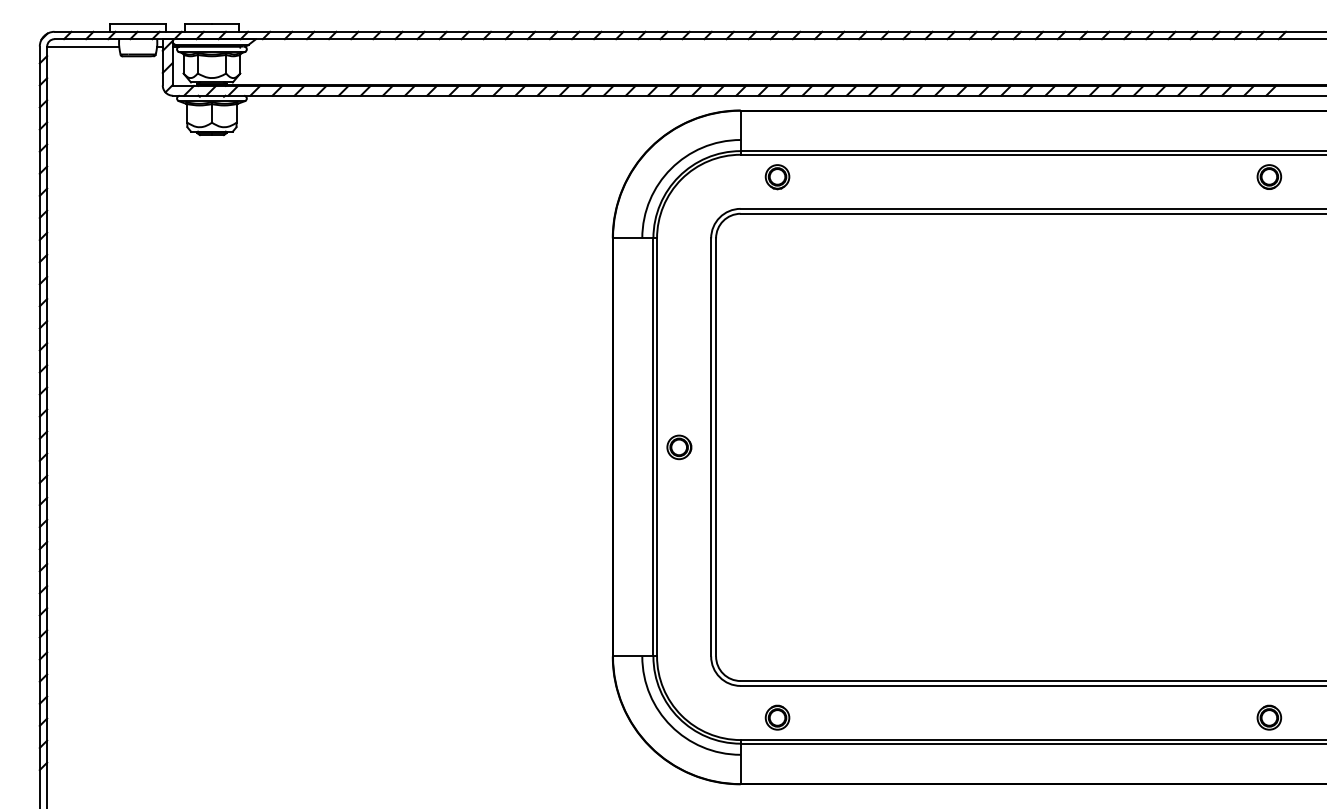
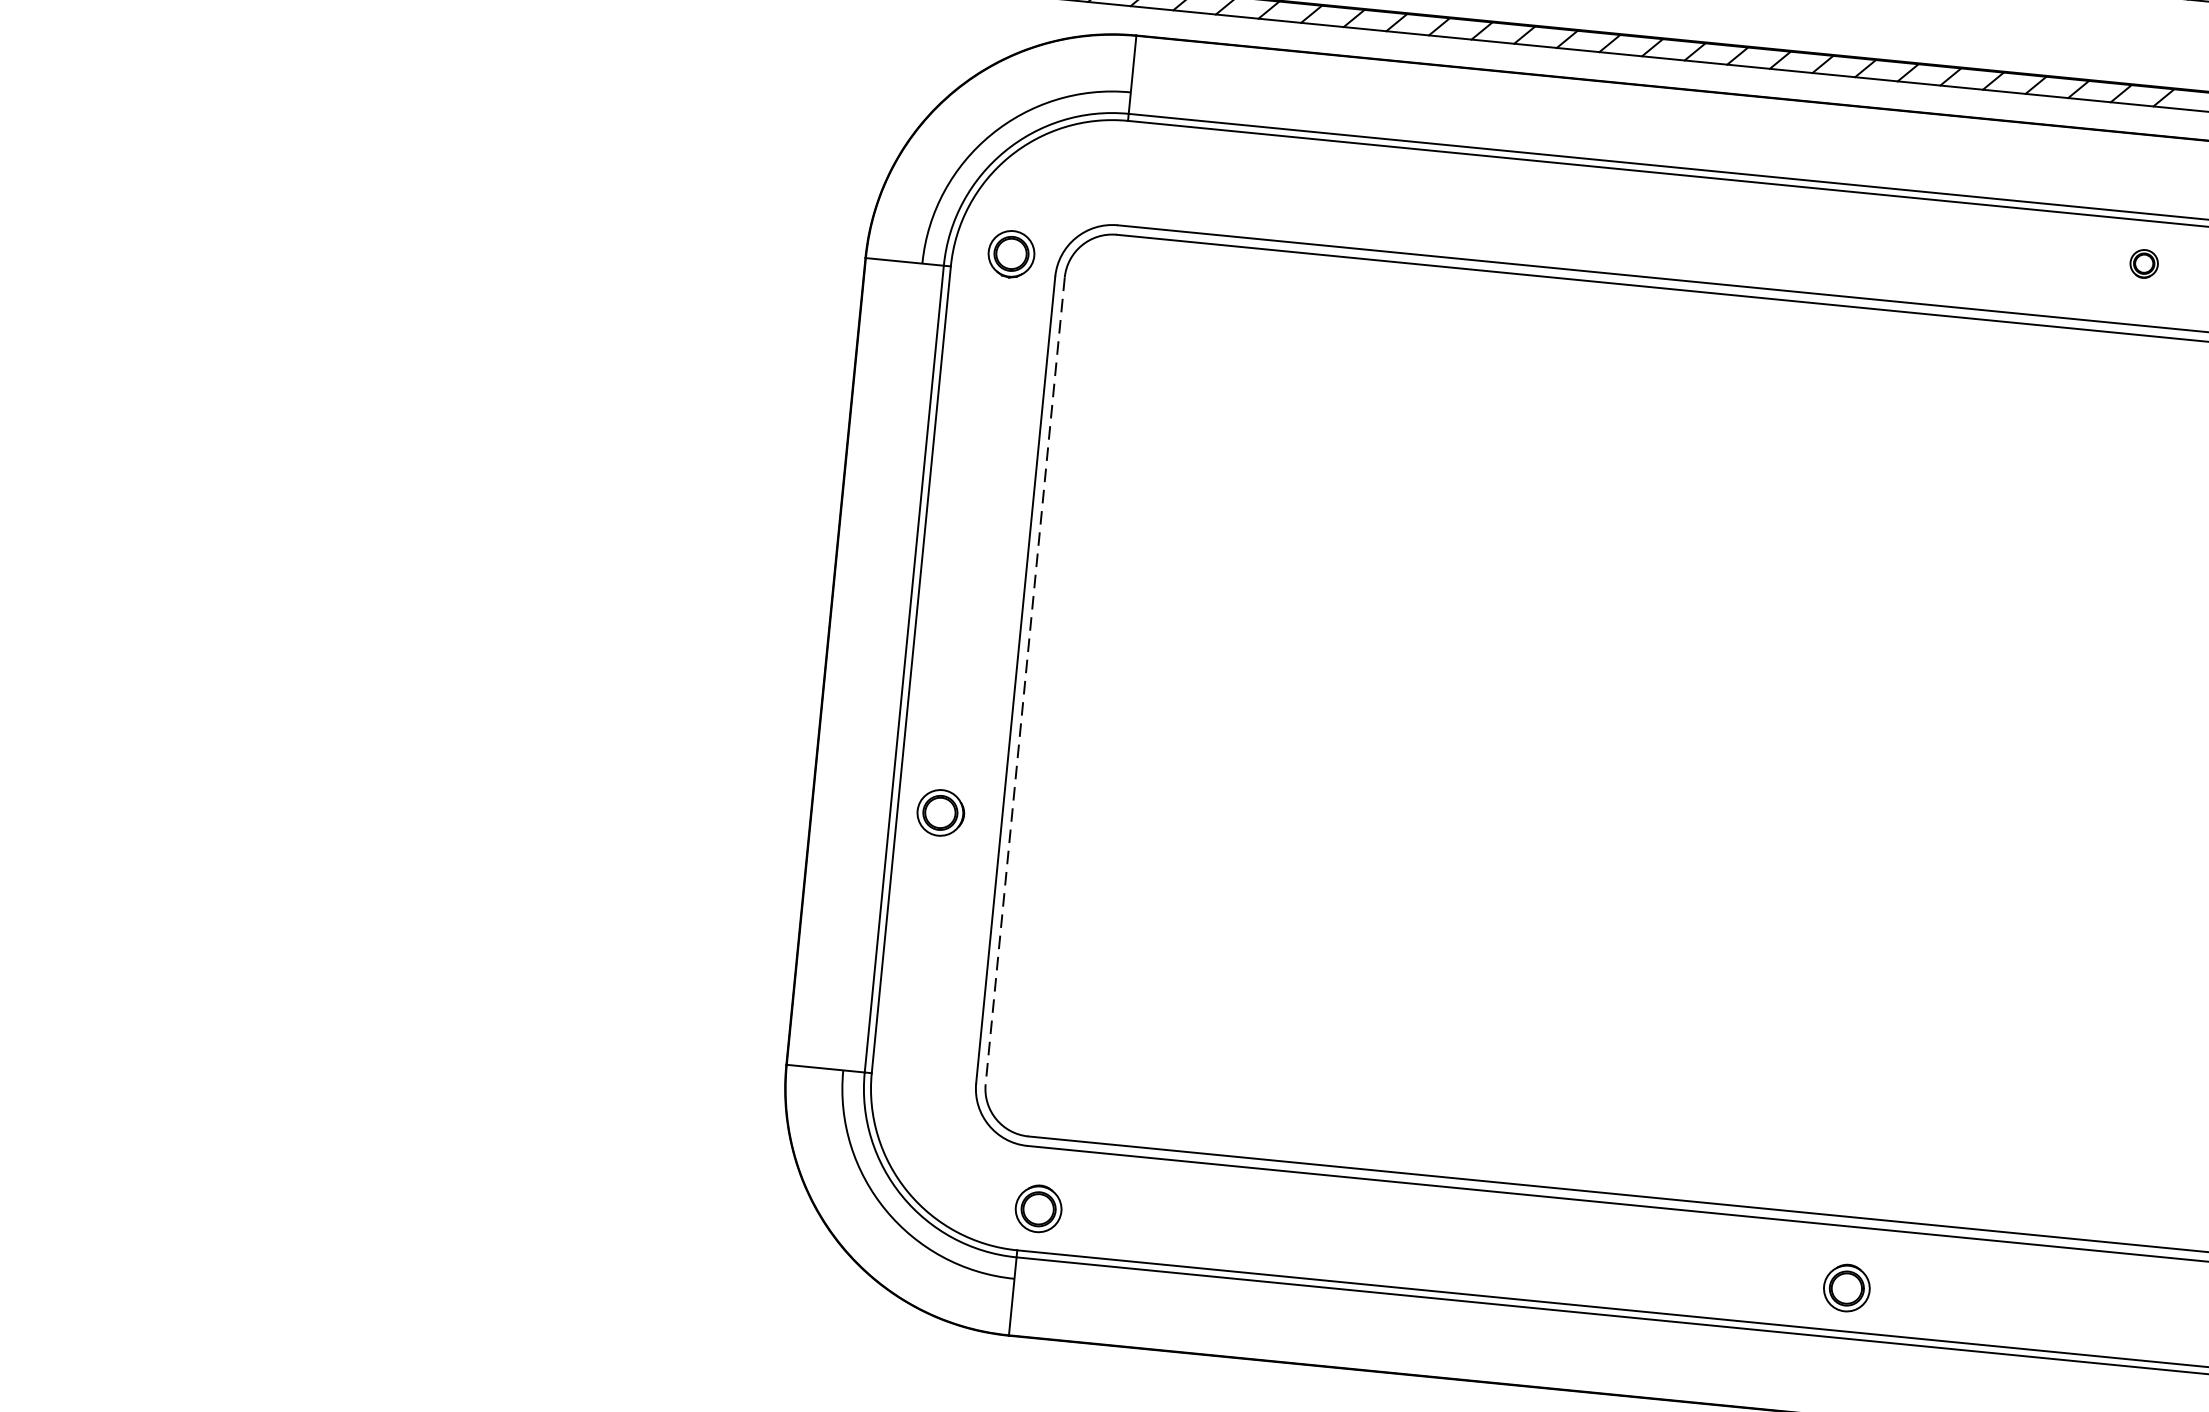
part: (1269, 176) -> (2144, 262), size x0.6
part: (777, 177) -> (1011, 255), moved
part: (679, 447) -> (940, 813), moved
line: (716, 447) -> (1026, 681), solid -> dashed
part: (777, 717) -> (1038, 1208), moved
part: (1269, 717) -> (1847, 1287), moved

